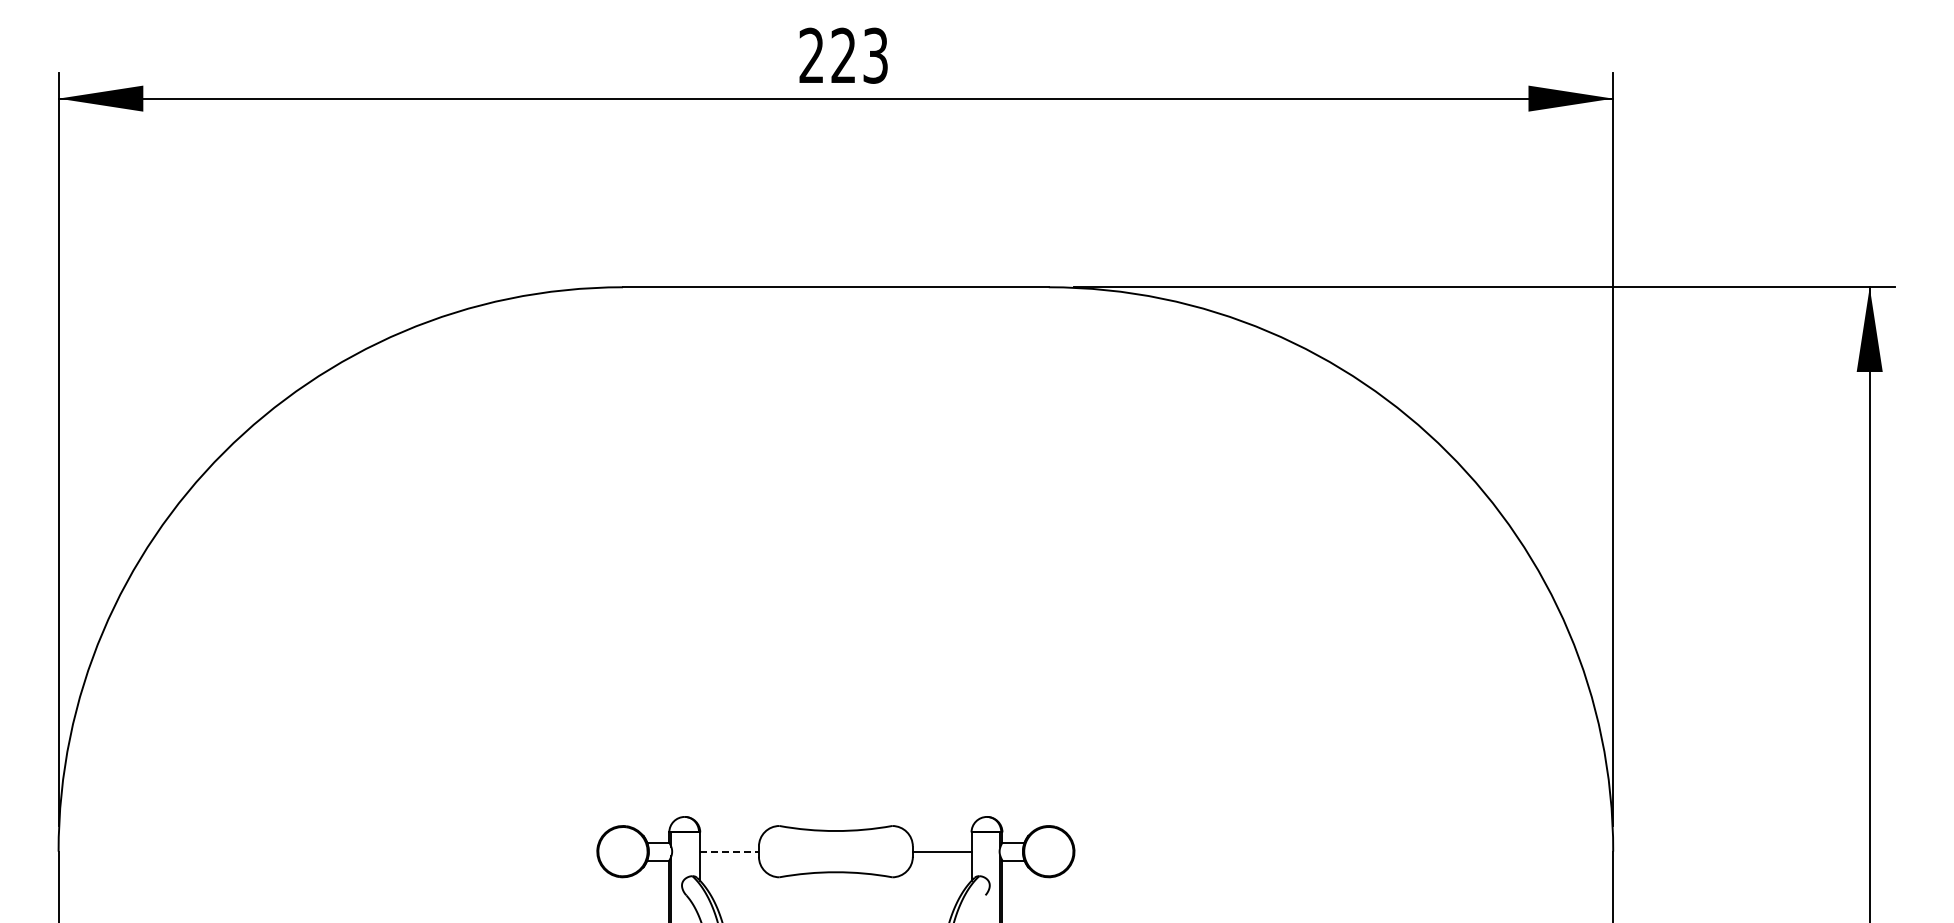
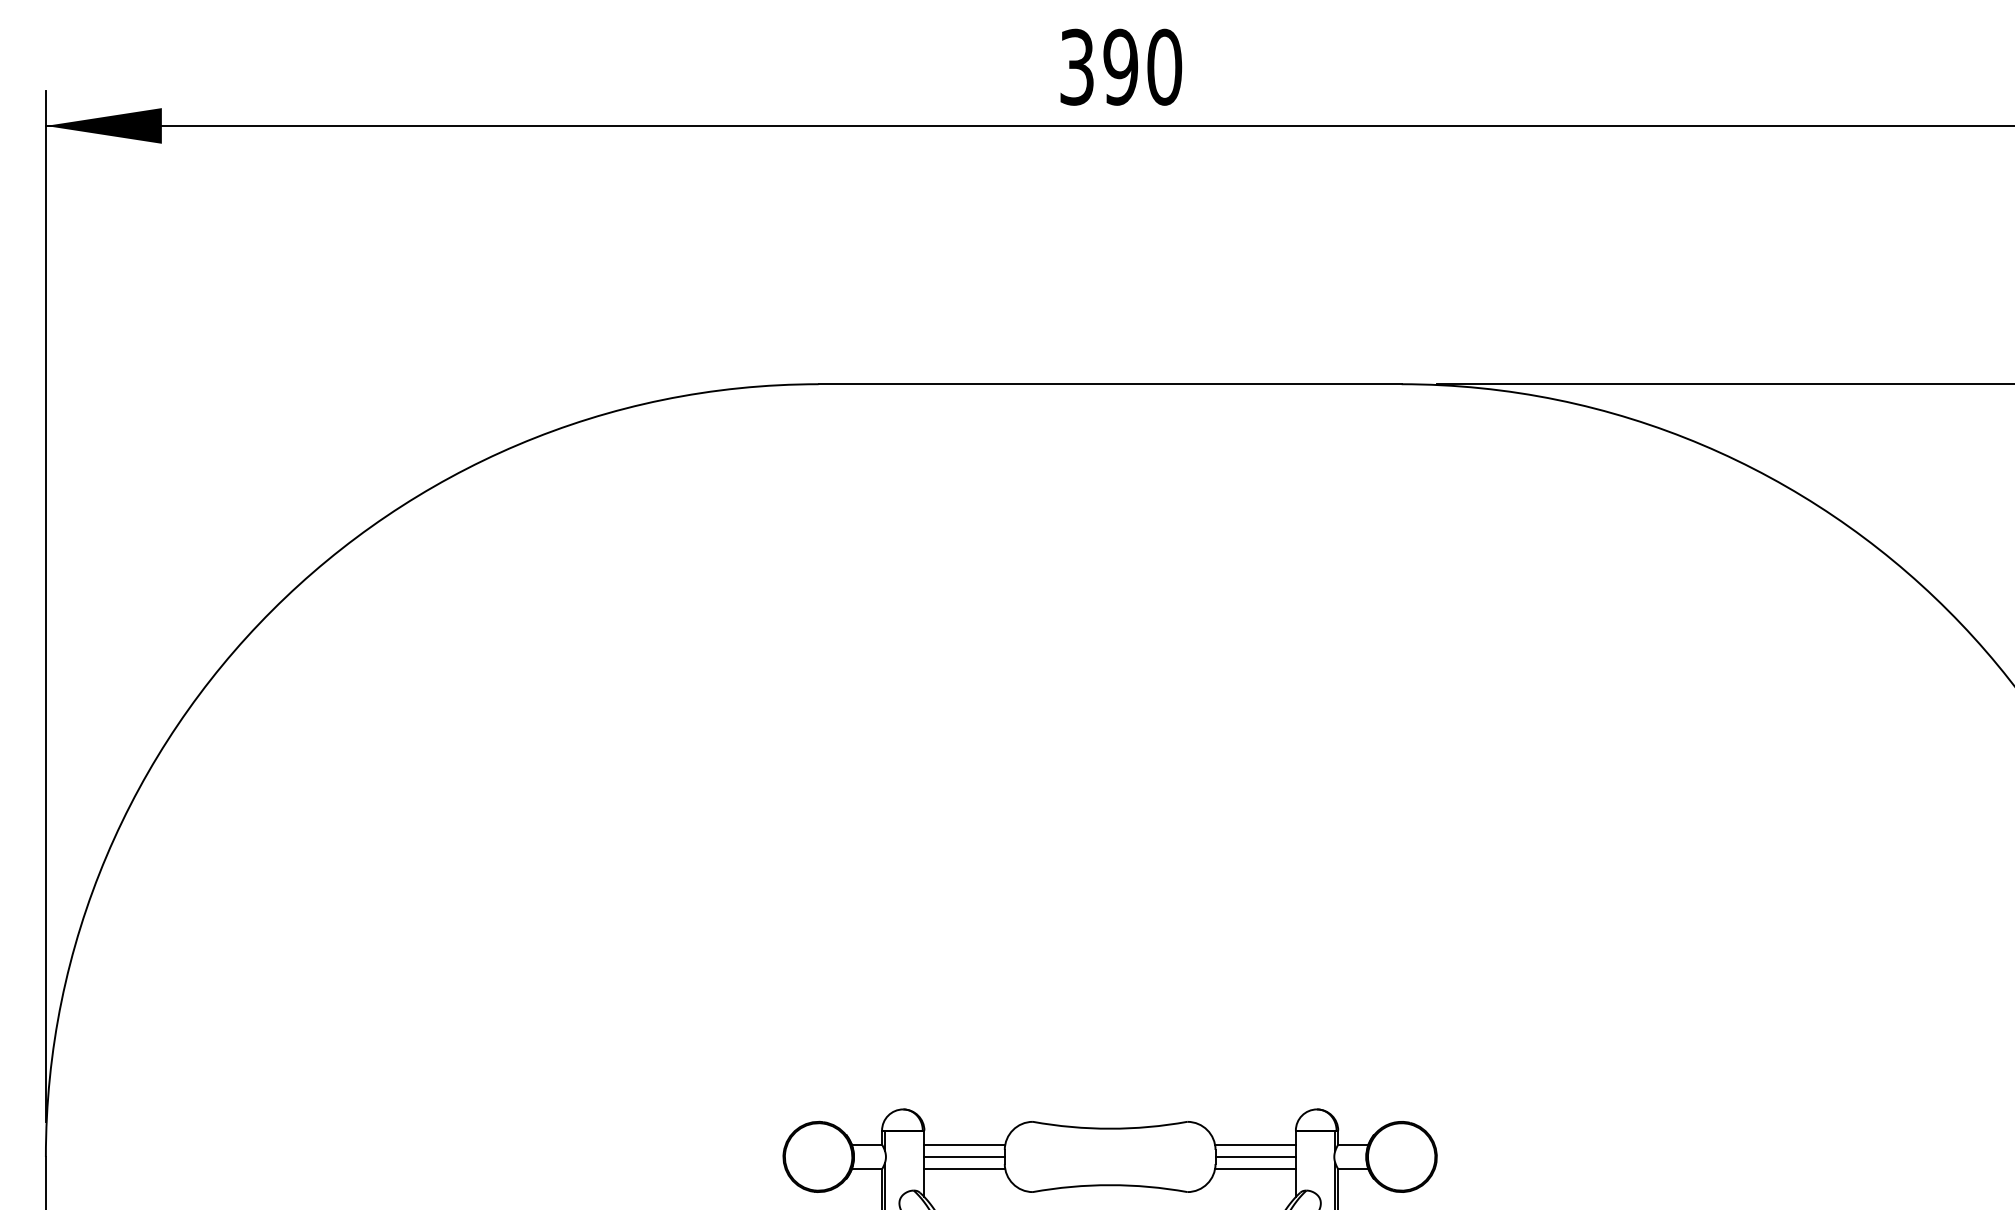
text: (843, 55) -> (1120, 66), 223 -> 390
line: (729, 842) -> (964, 1144), added
line: (941, 842) -> (1254, 1144), added
line: (730, 851) -> (965, 1156), dashed -> solid
line: (729, 860) -> (964, 1169), added
line: (941, 860) -> (1254, 1169), added

